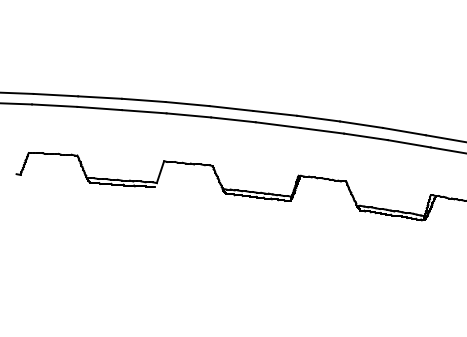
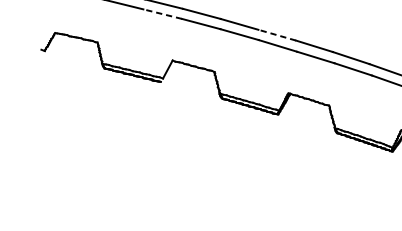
line: (143, 111) -> (162, 13), solid -> dashed
line: (274, 113) -> (276, 35), solid -> dashed

